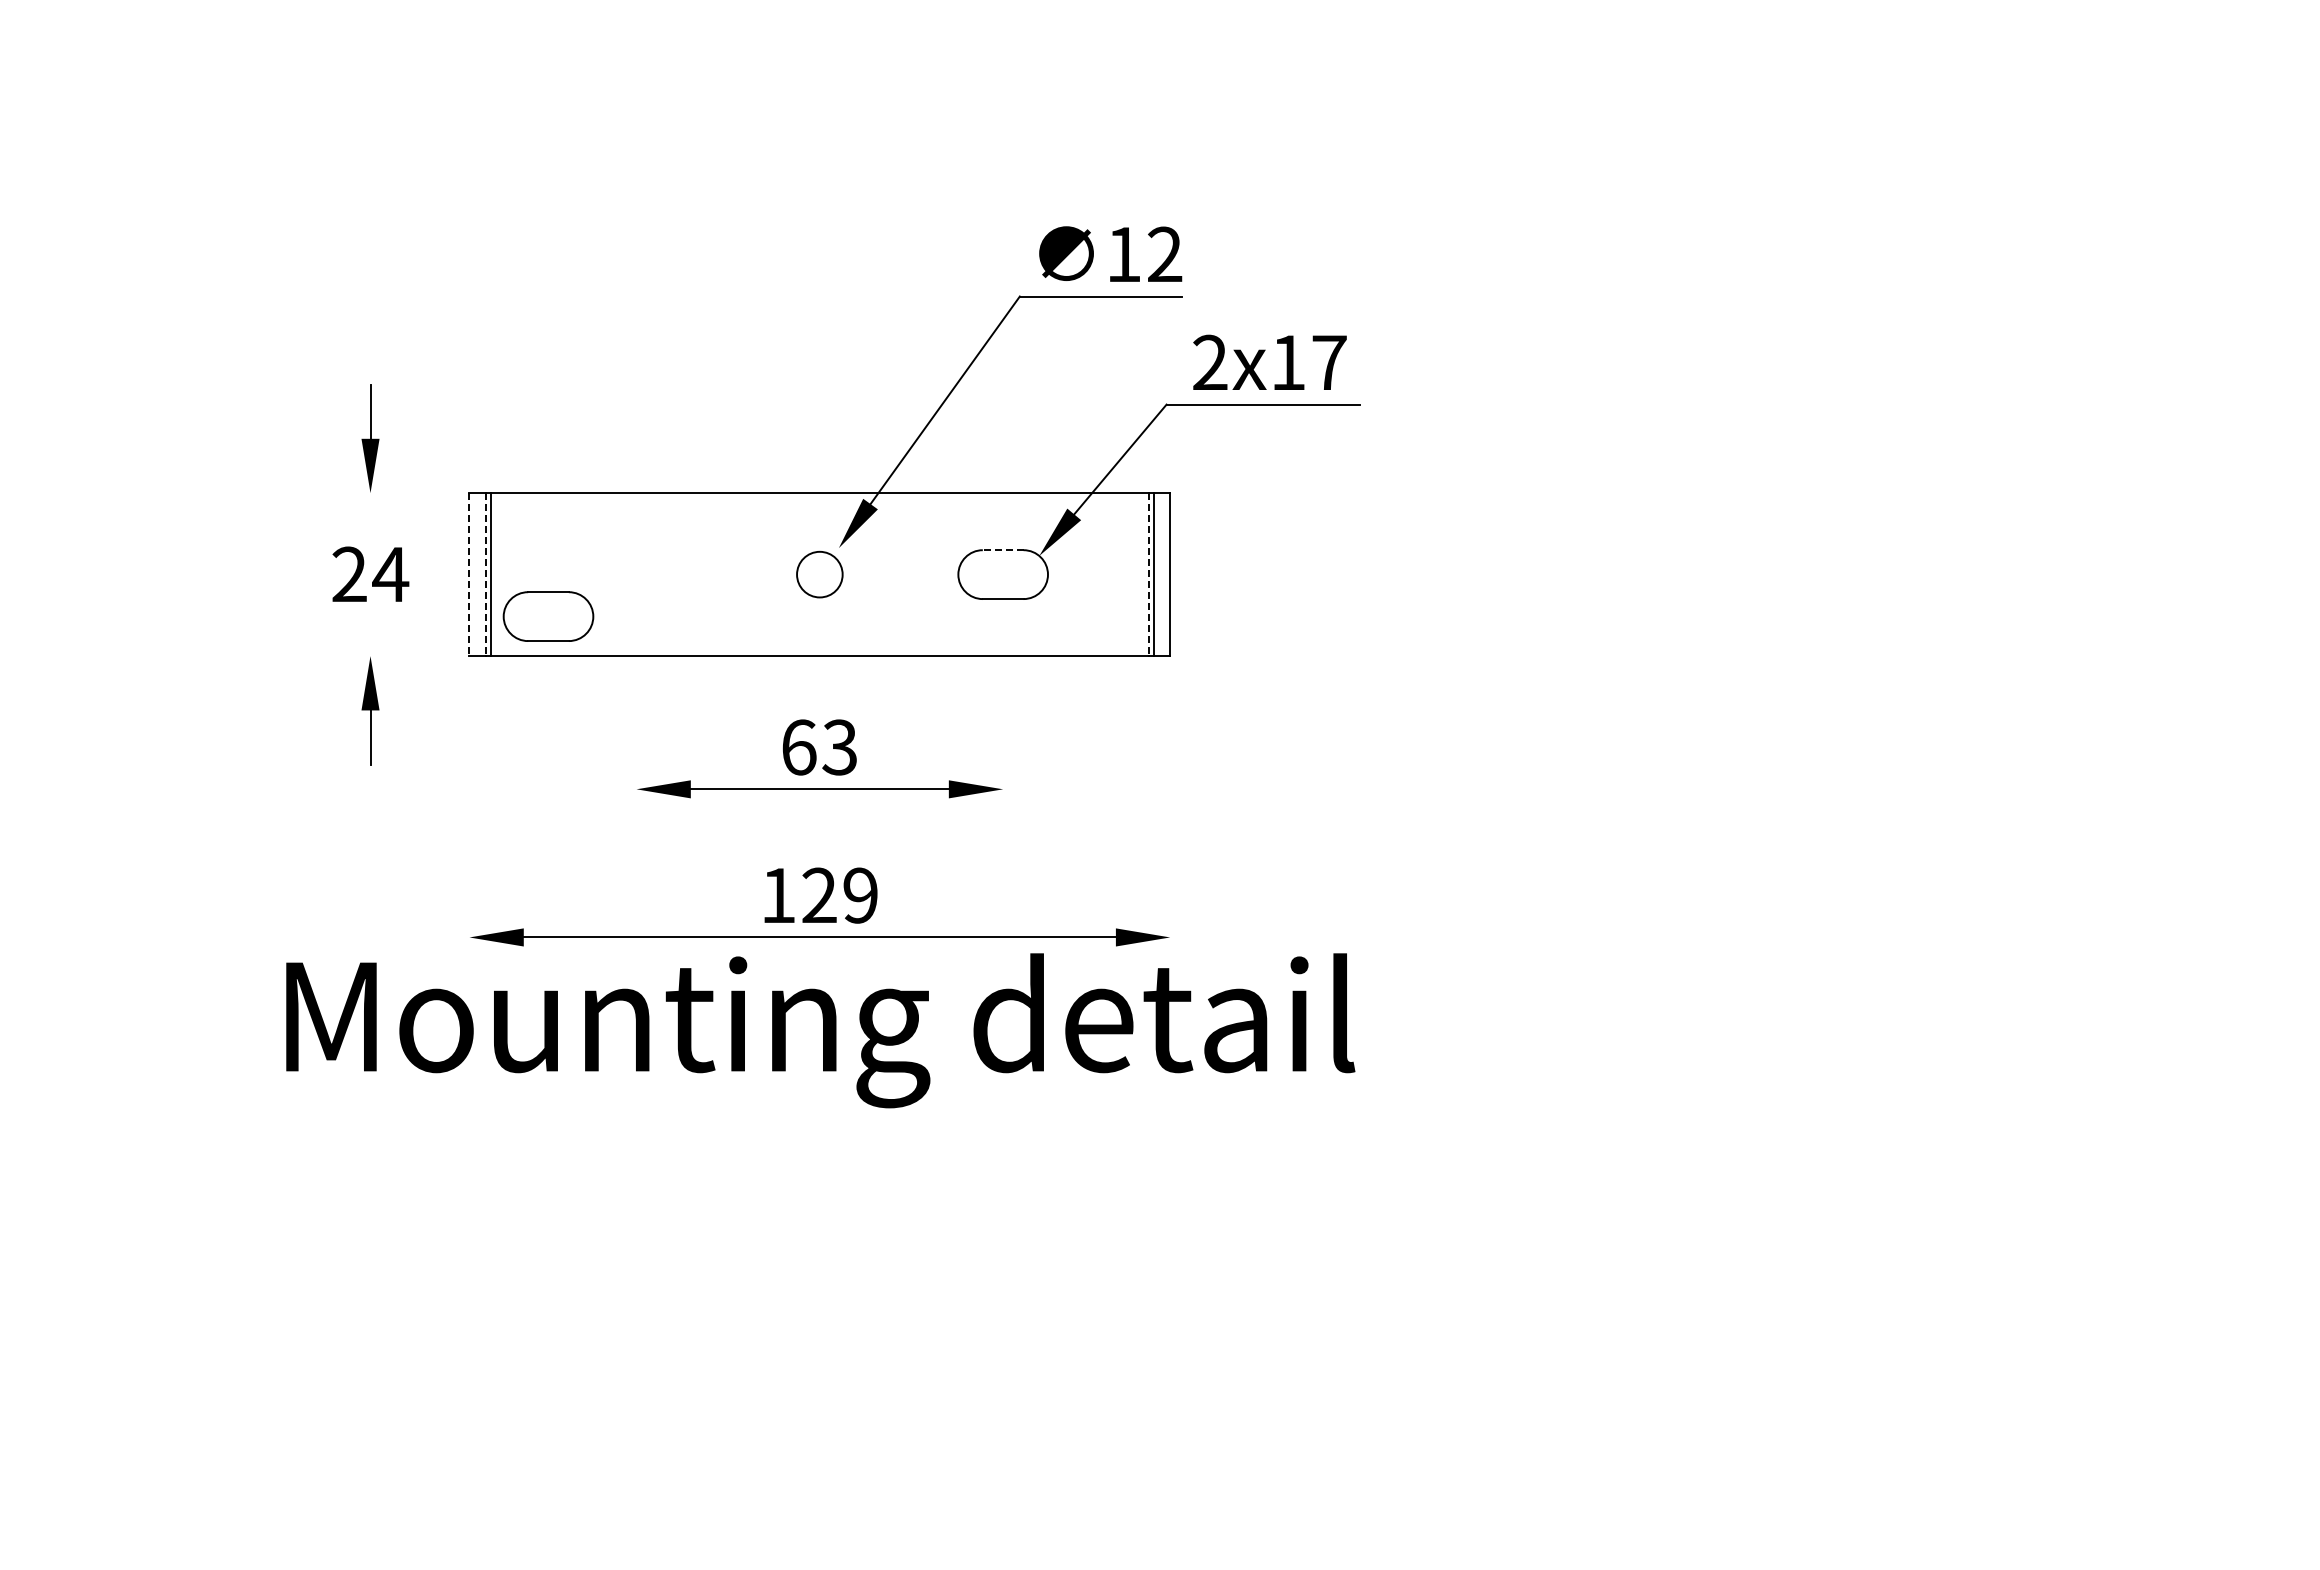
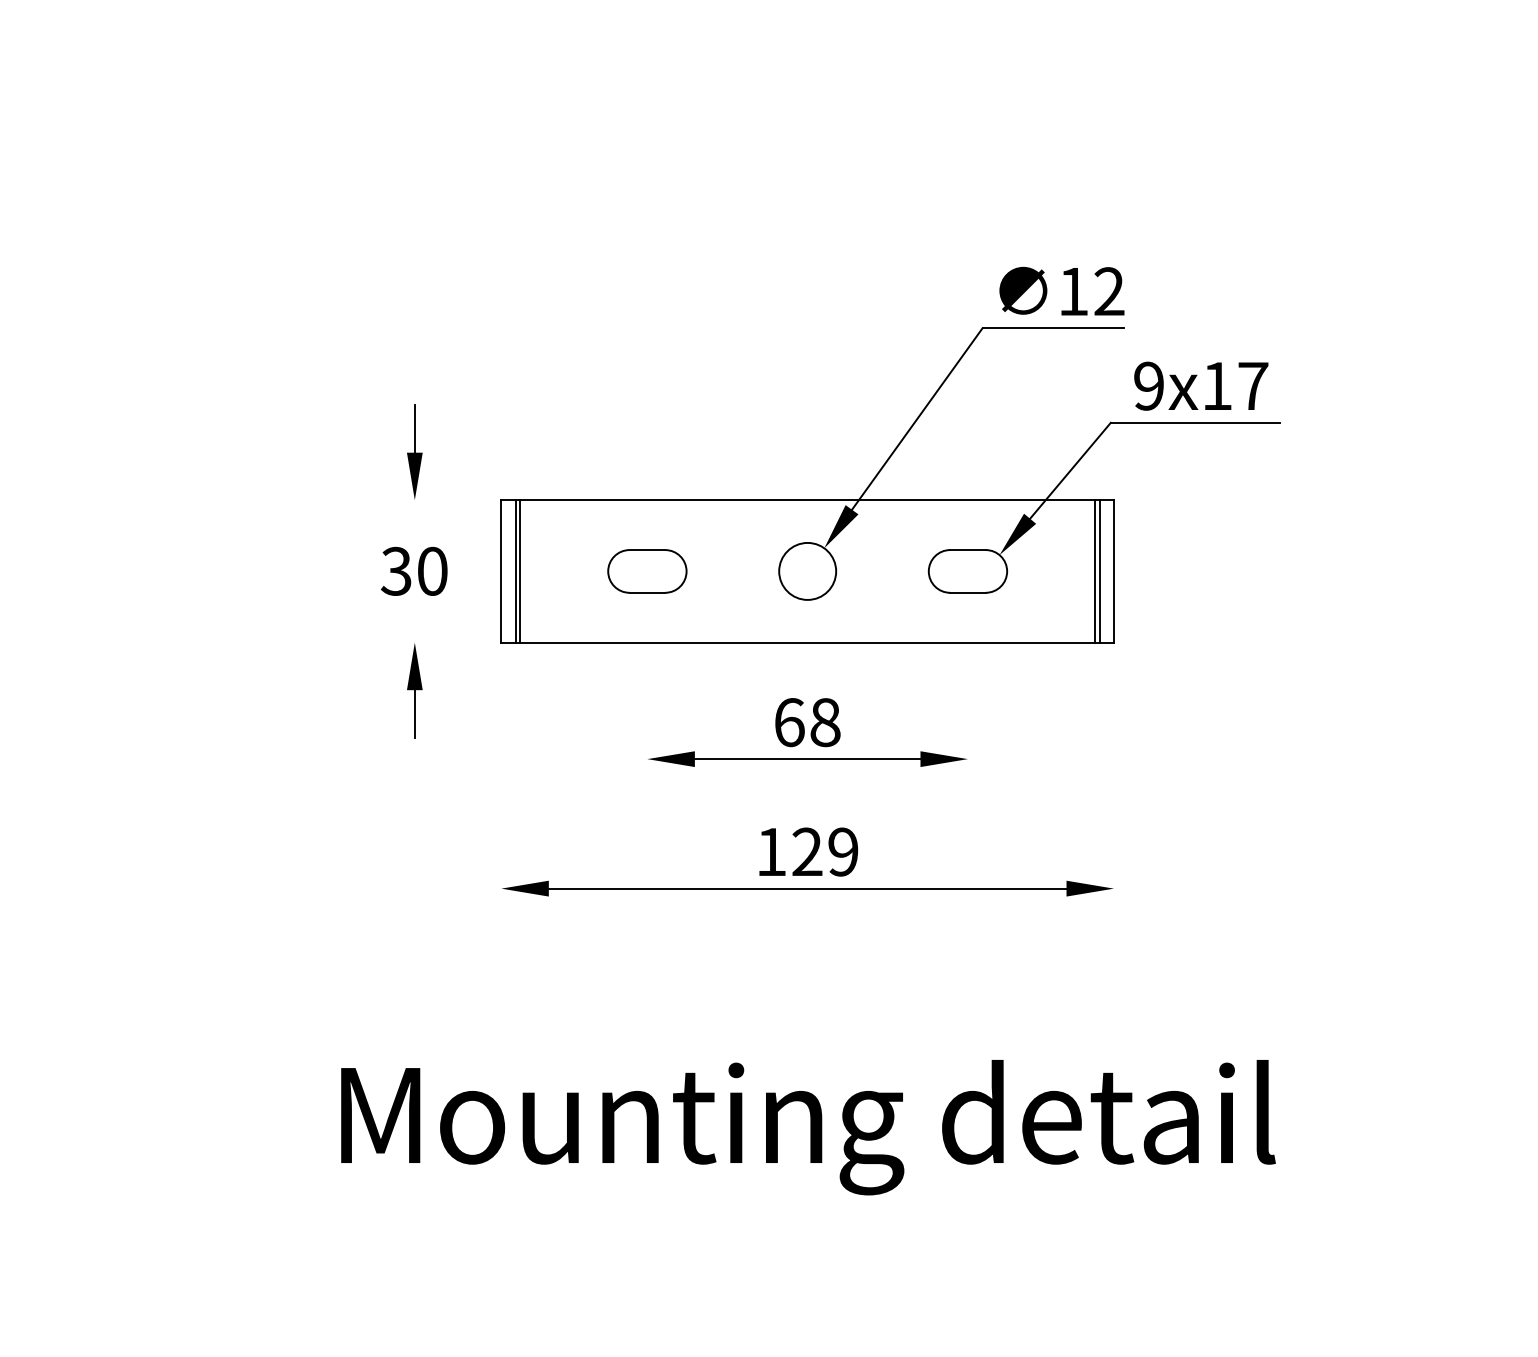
text: (1210, 362) -> (1149, 385), 2x17 -> 9x17
line: (1002, 550) -> (967, 550), dashed -> solid
text: (370, 574) -> (414, 571), 24 -> 30
circle: (819, 574) -> (807, 571), size x1.43
line: (469, 575) -> (501, 572), dashed -> solid
line: (485, 575) -> (515, 572), dashed -> solid
line: (1148, 575) -> (1095, 572), dashed -> solid
part: (548, 616) -> (647, 571), moved
text: (839, 747) -> (824, 722), 63 -> 68
text: (820, 1030) -> (808, 1127), moved

